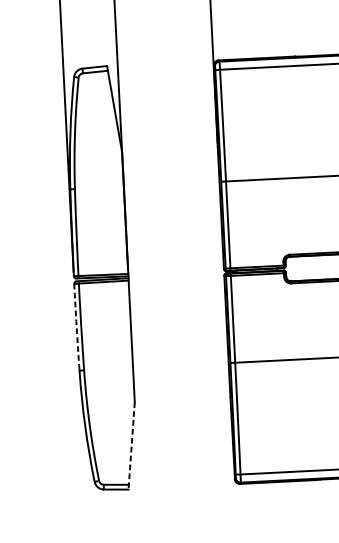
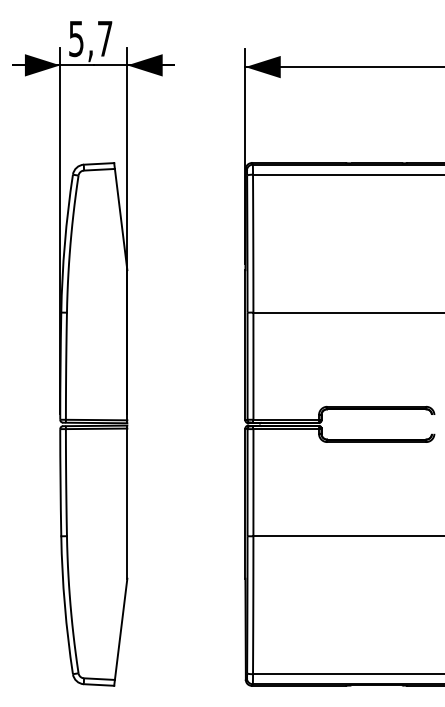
arc: (76, 327) -> (60, 482), dashed -> solid
line: (131, 446) -> (120, 632), dashed -> solid

